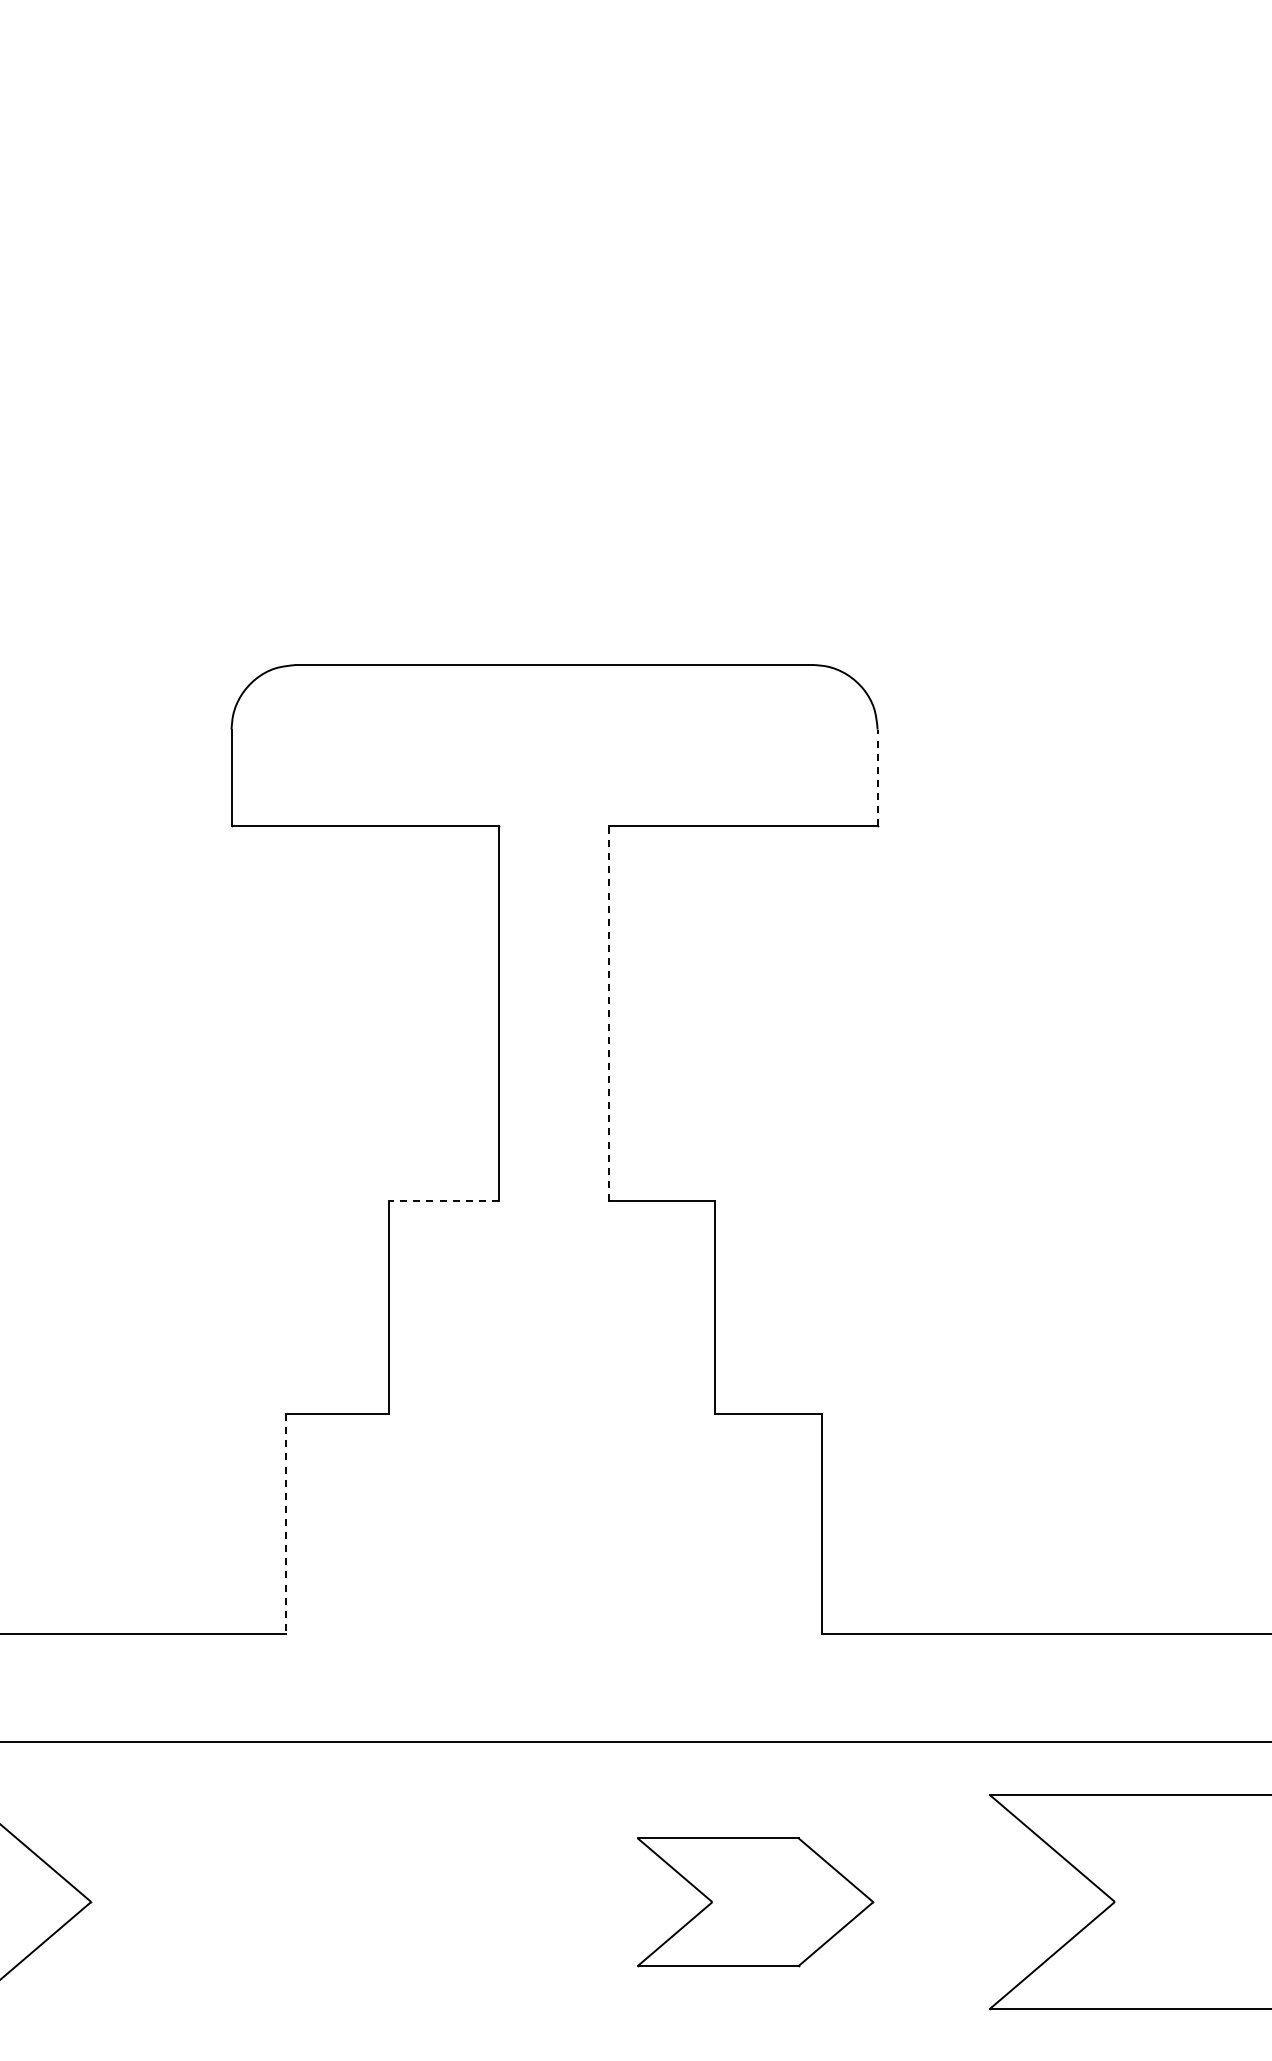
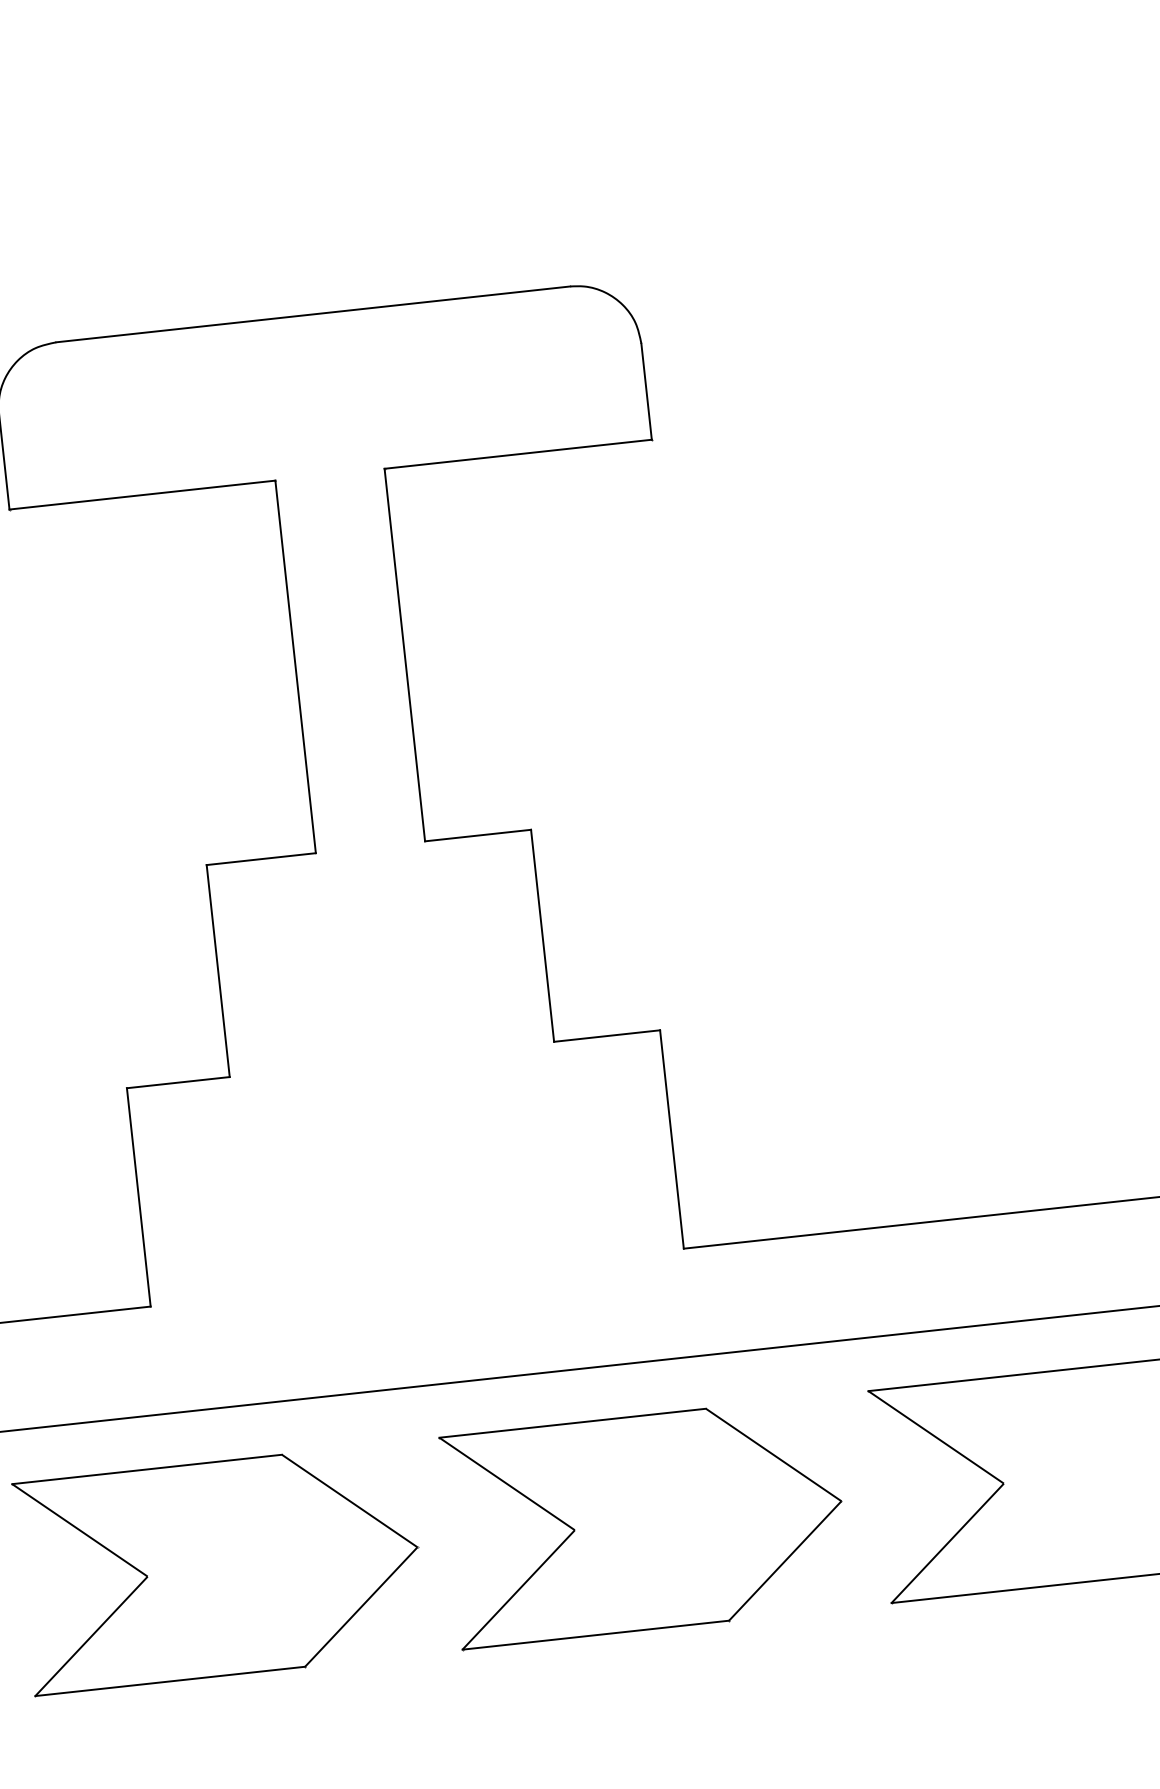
line: (877, 777) -> (646, 391), dashed -> solid
line: (608, 1013) -> (404, 655), dashed -> solid
line: (444, 1200) -> (261, 858), dashed -> solid
line: (285, 1523) -> (138, 1196), dashed -> solid
part: (327, 1902) -> (221, 1569), added
part: (755, 1902) -> (646, 1522), size x1.67

